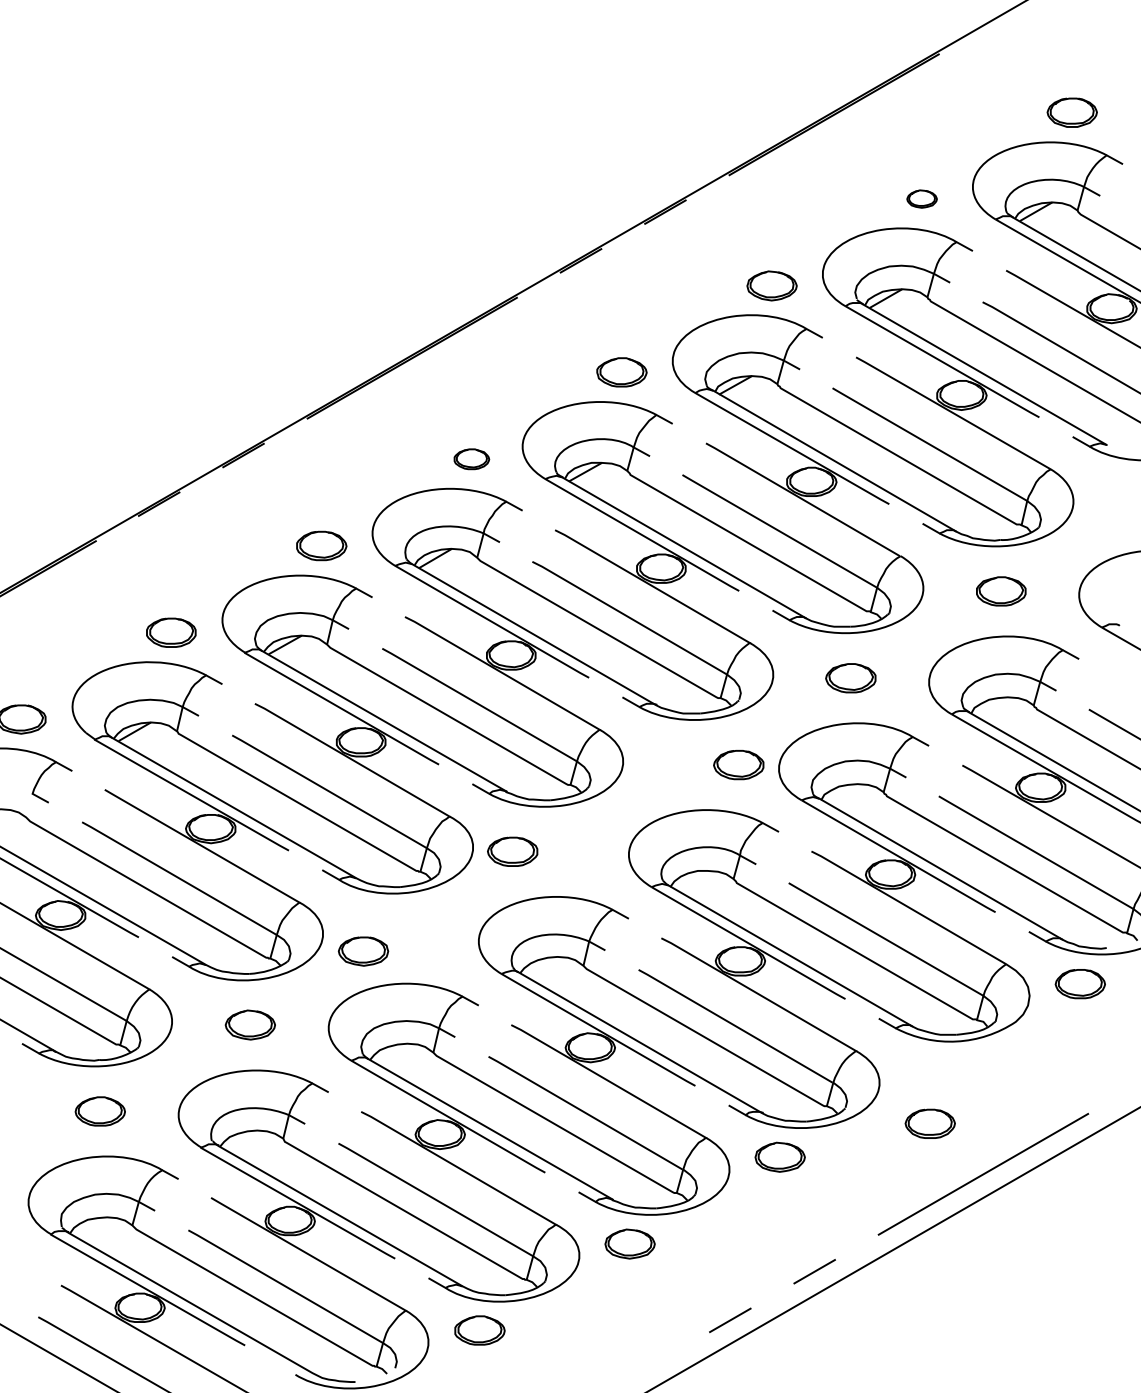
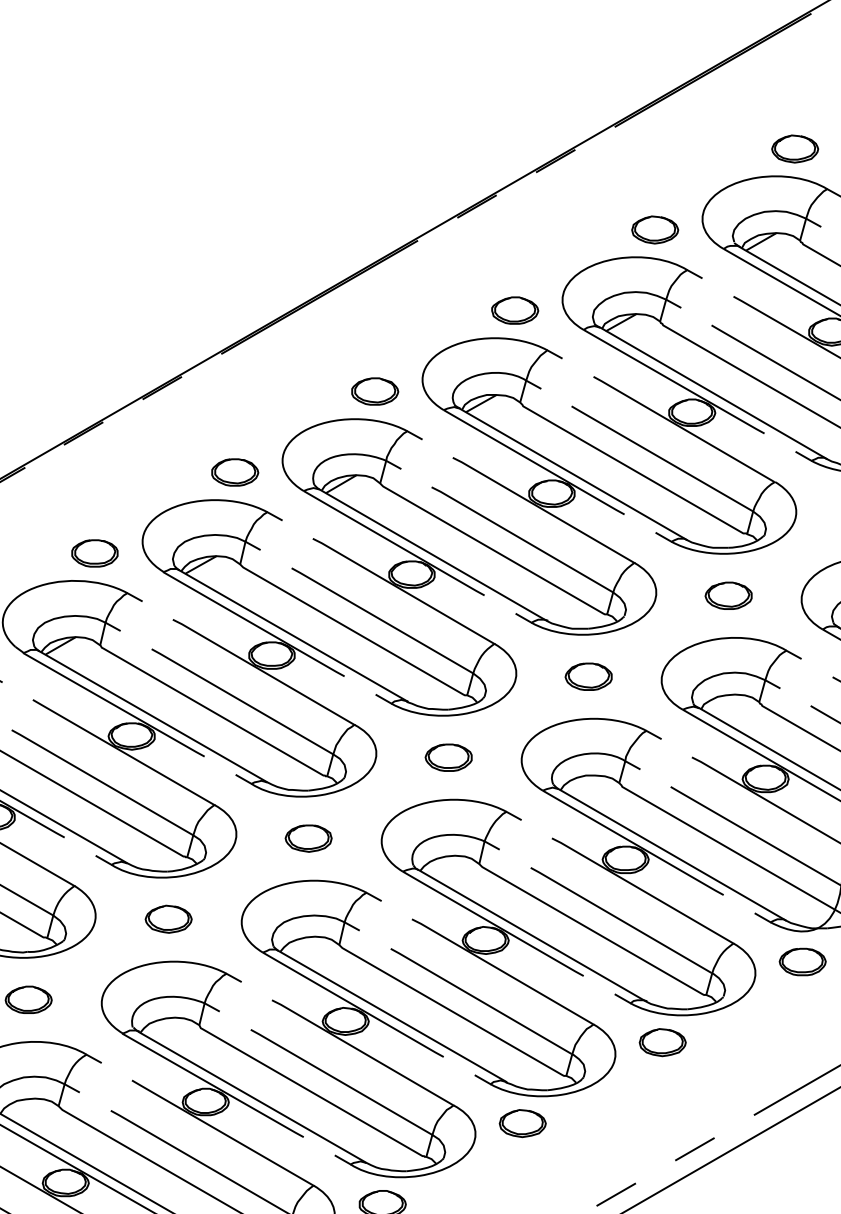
part: (921, 198) -> (794, 148), size x1.67
part: (471, 459) -> (374, 391), size x1.43
part: (738, 765) -> (588, 677), moved
part: (512, 851) -> (448, 757), moved
part: (363, 951) -> (308, 838), moved
part: (929, 1123) -> (801, 961), moved

